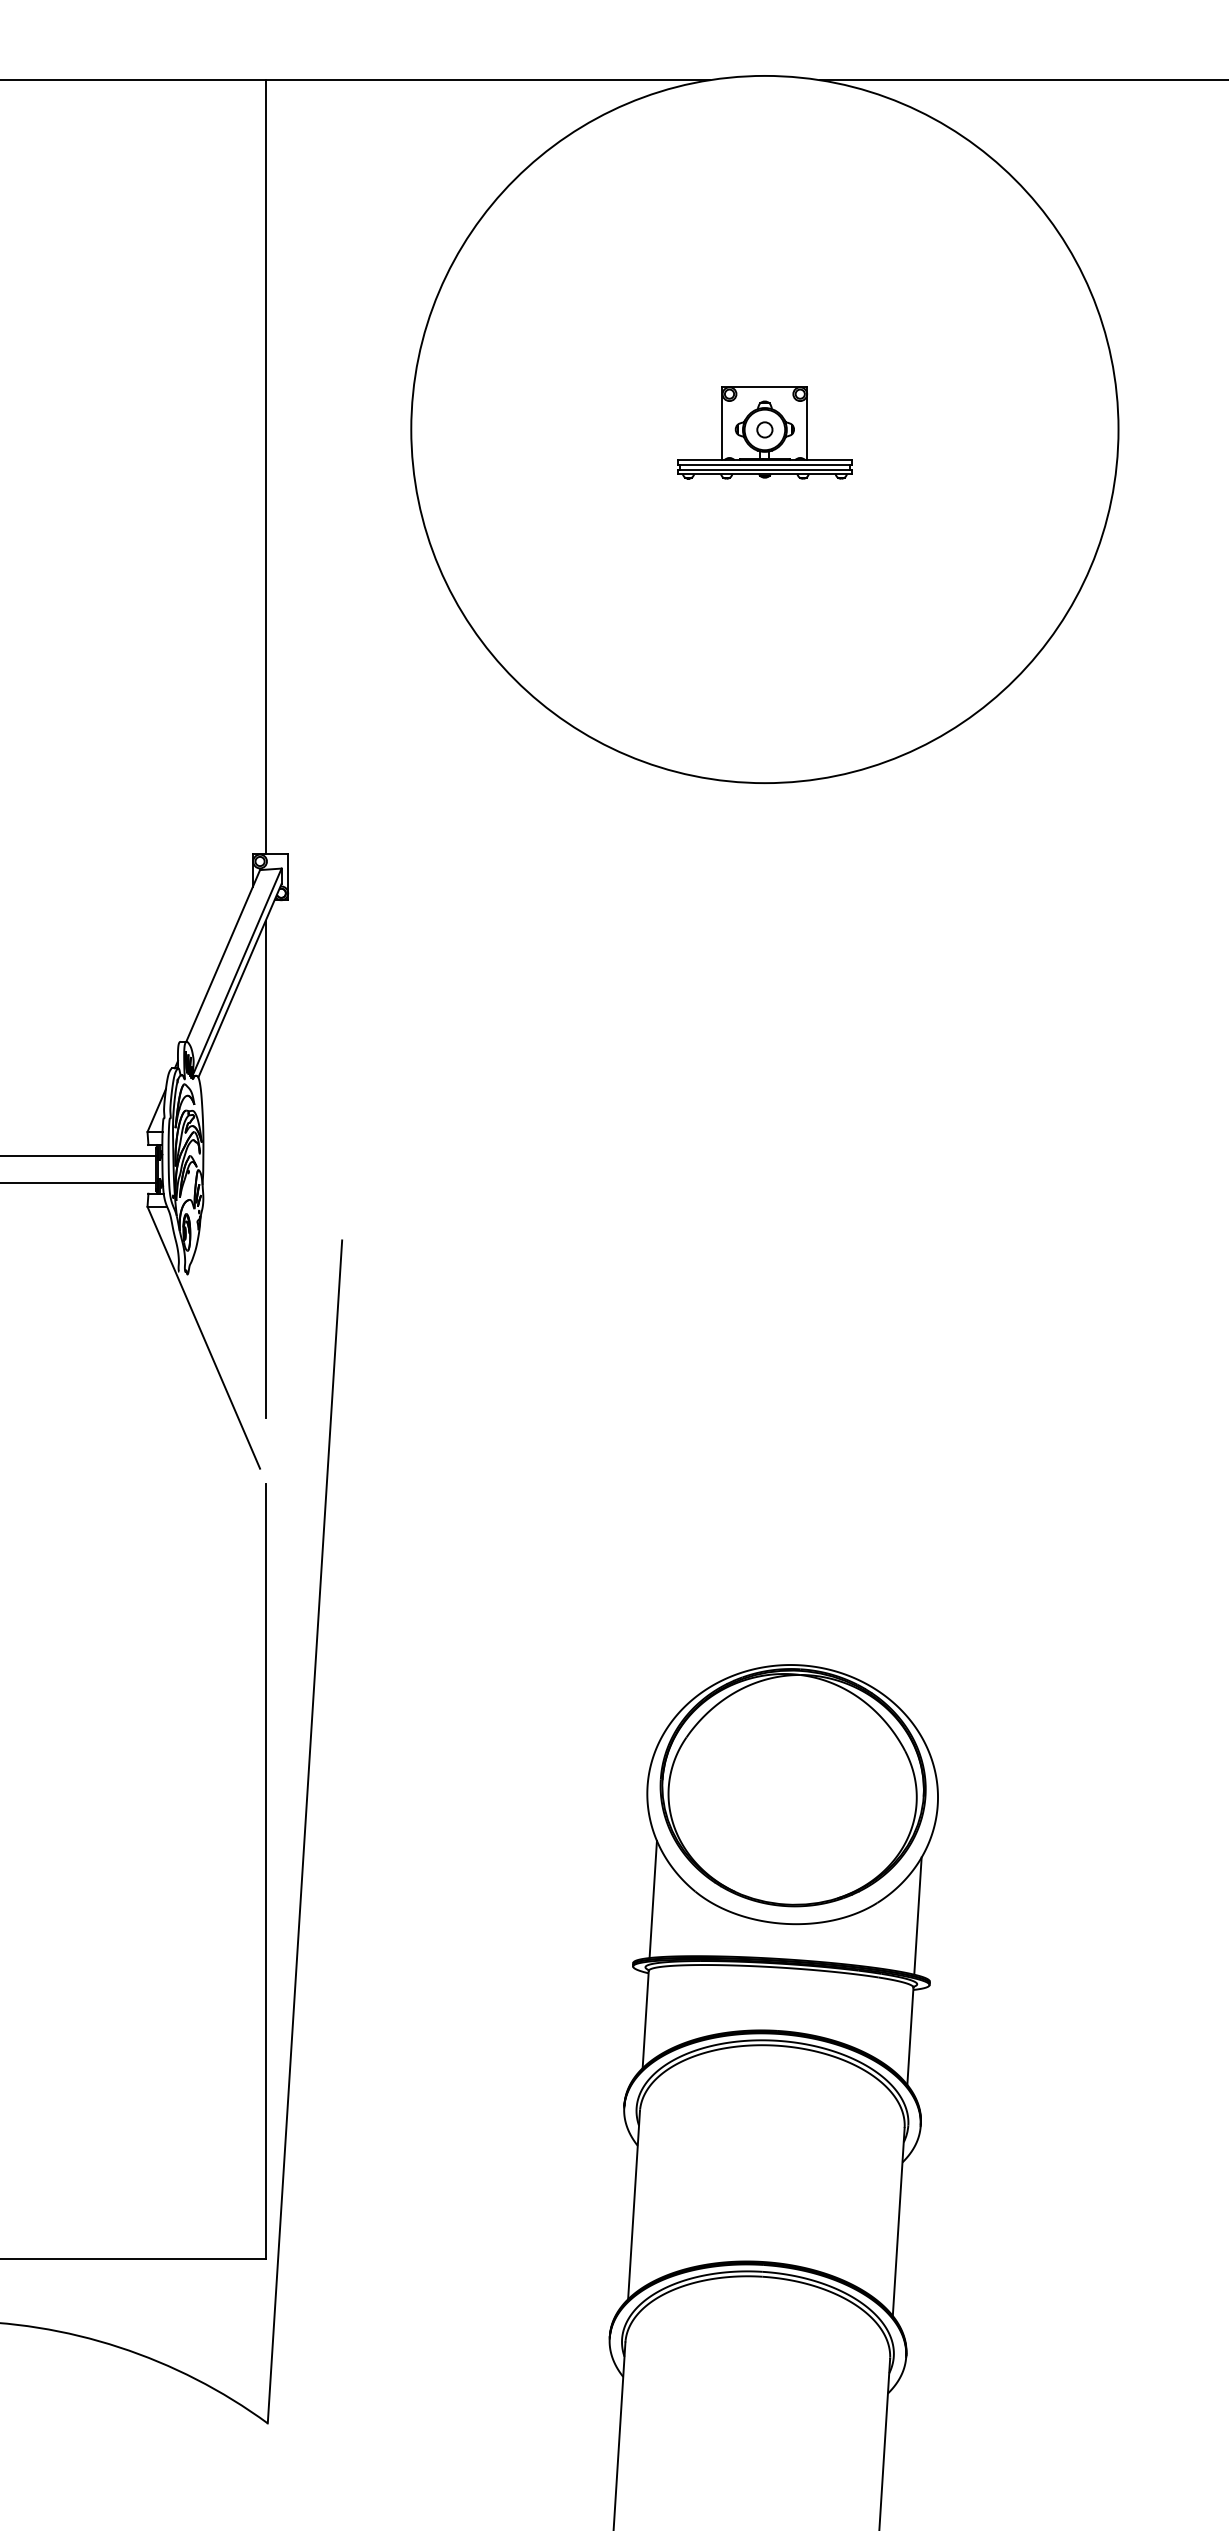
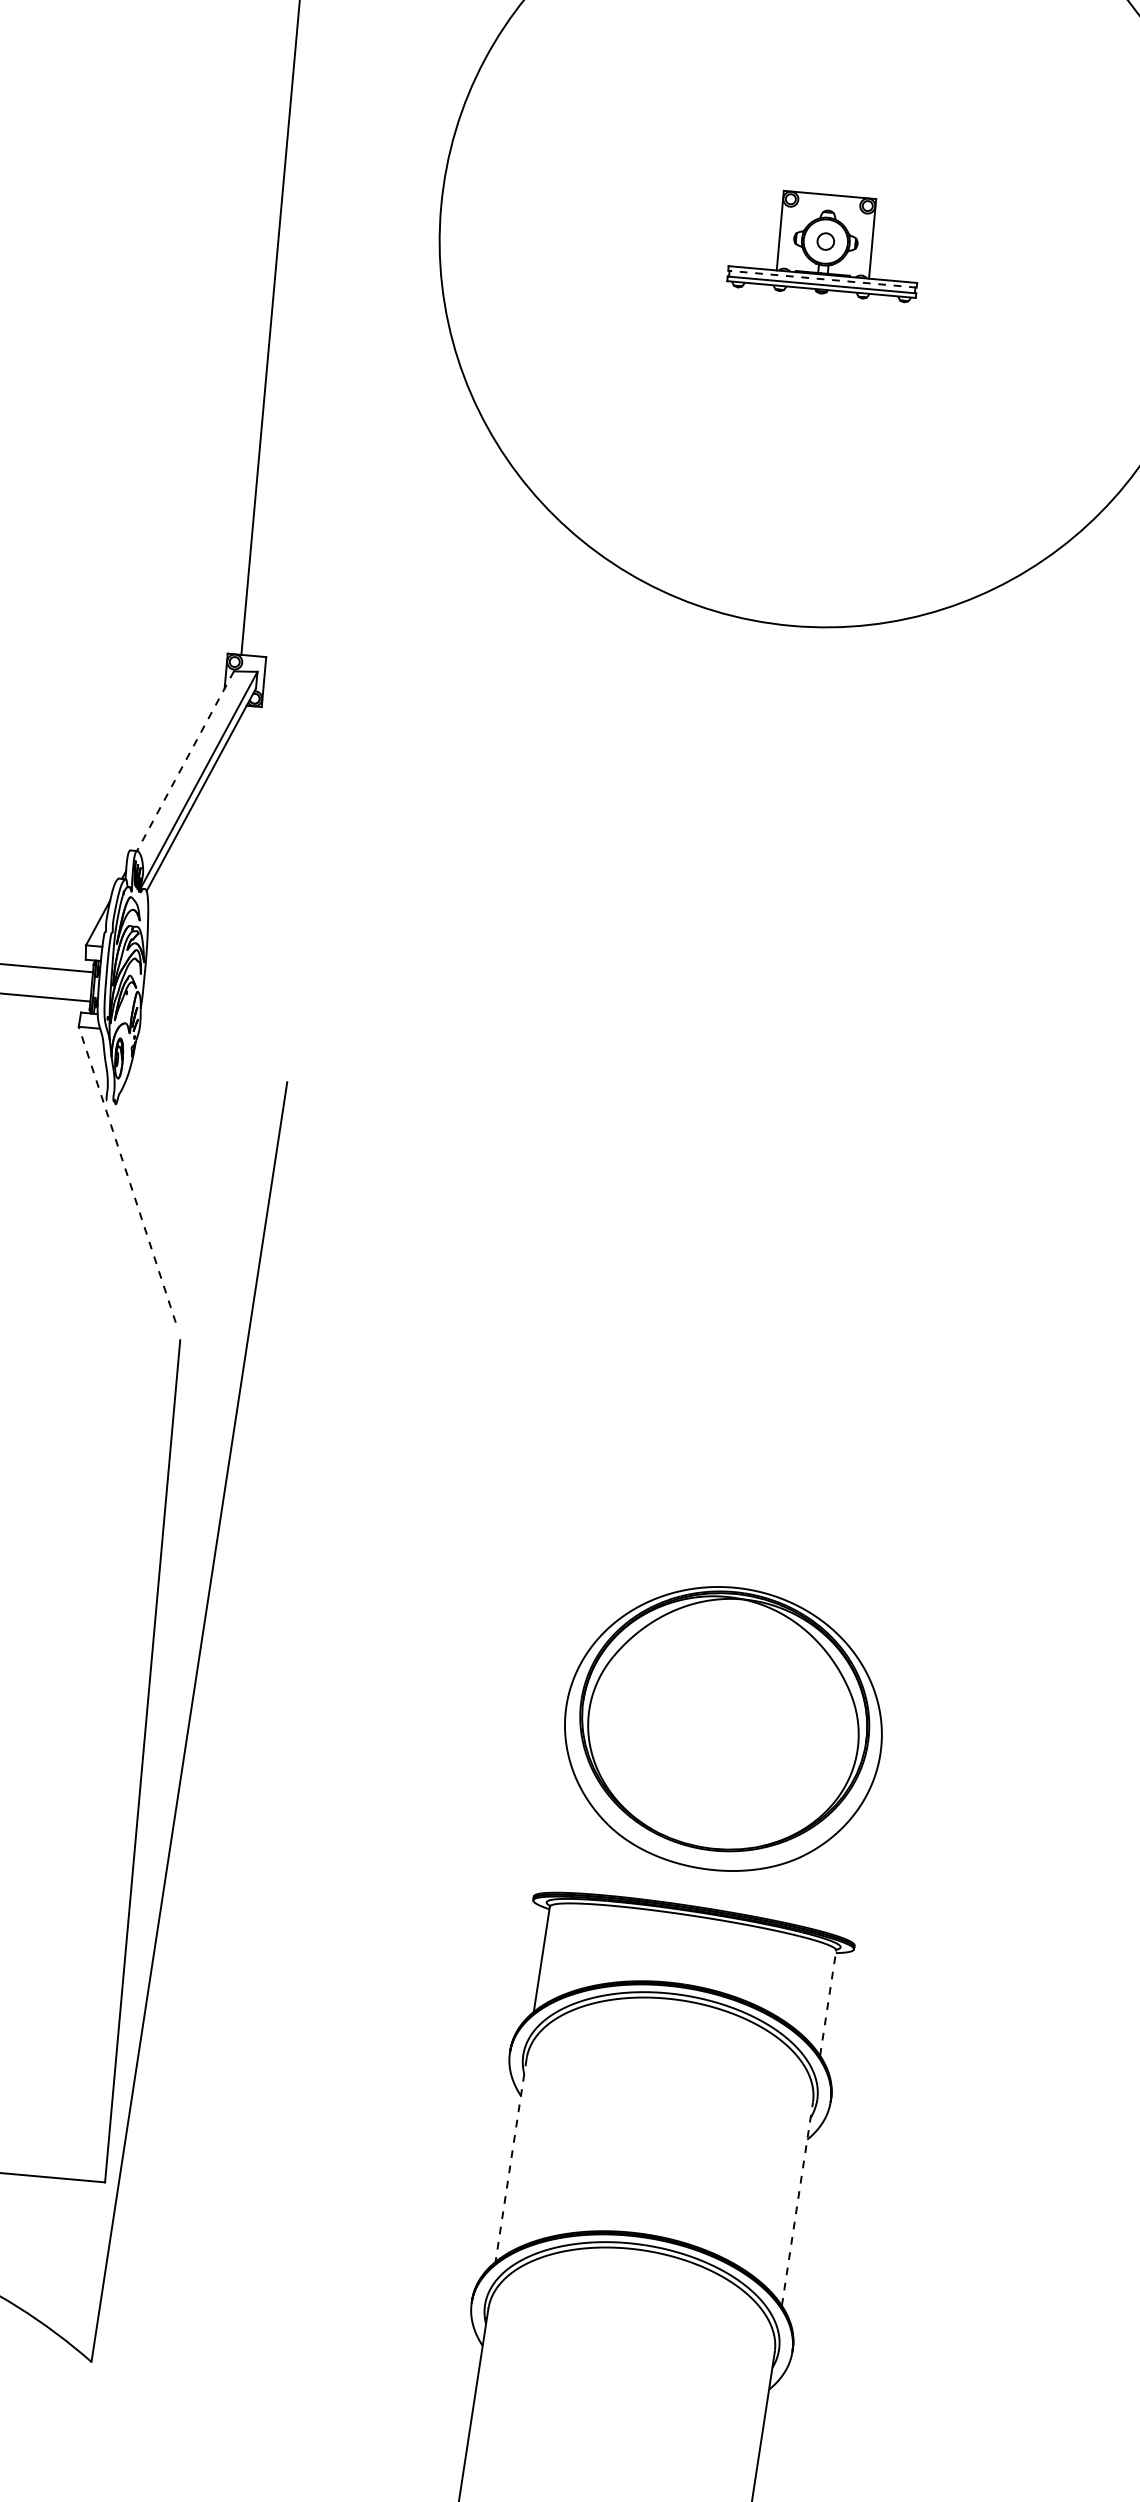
line: (764, 464) -> (822, 279), solid -> dashed
line: (222, 956) -> (184, 761), solid -> dashed
line: (265, 1169) -> (210, 997), removed
line: (203, 1337) -> (126, 1174), solid -> dashed
line: (652, 1899) -> (560, 1829), removed
line: (917, 1915) -> (847, 1872), removed
line: (910, 2036) -> (828, 2003), solid -> dashed
line: (634, 2205) -> (511, 2160), solid -> dashed
line: (898, 2221) -> (797, 2203), solid -> dashed

